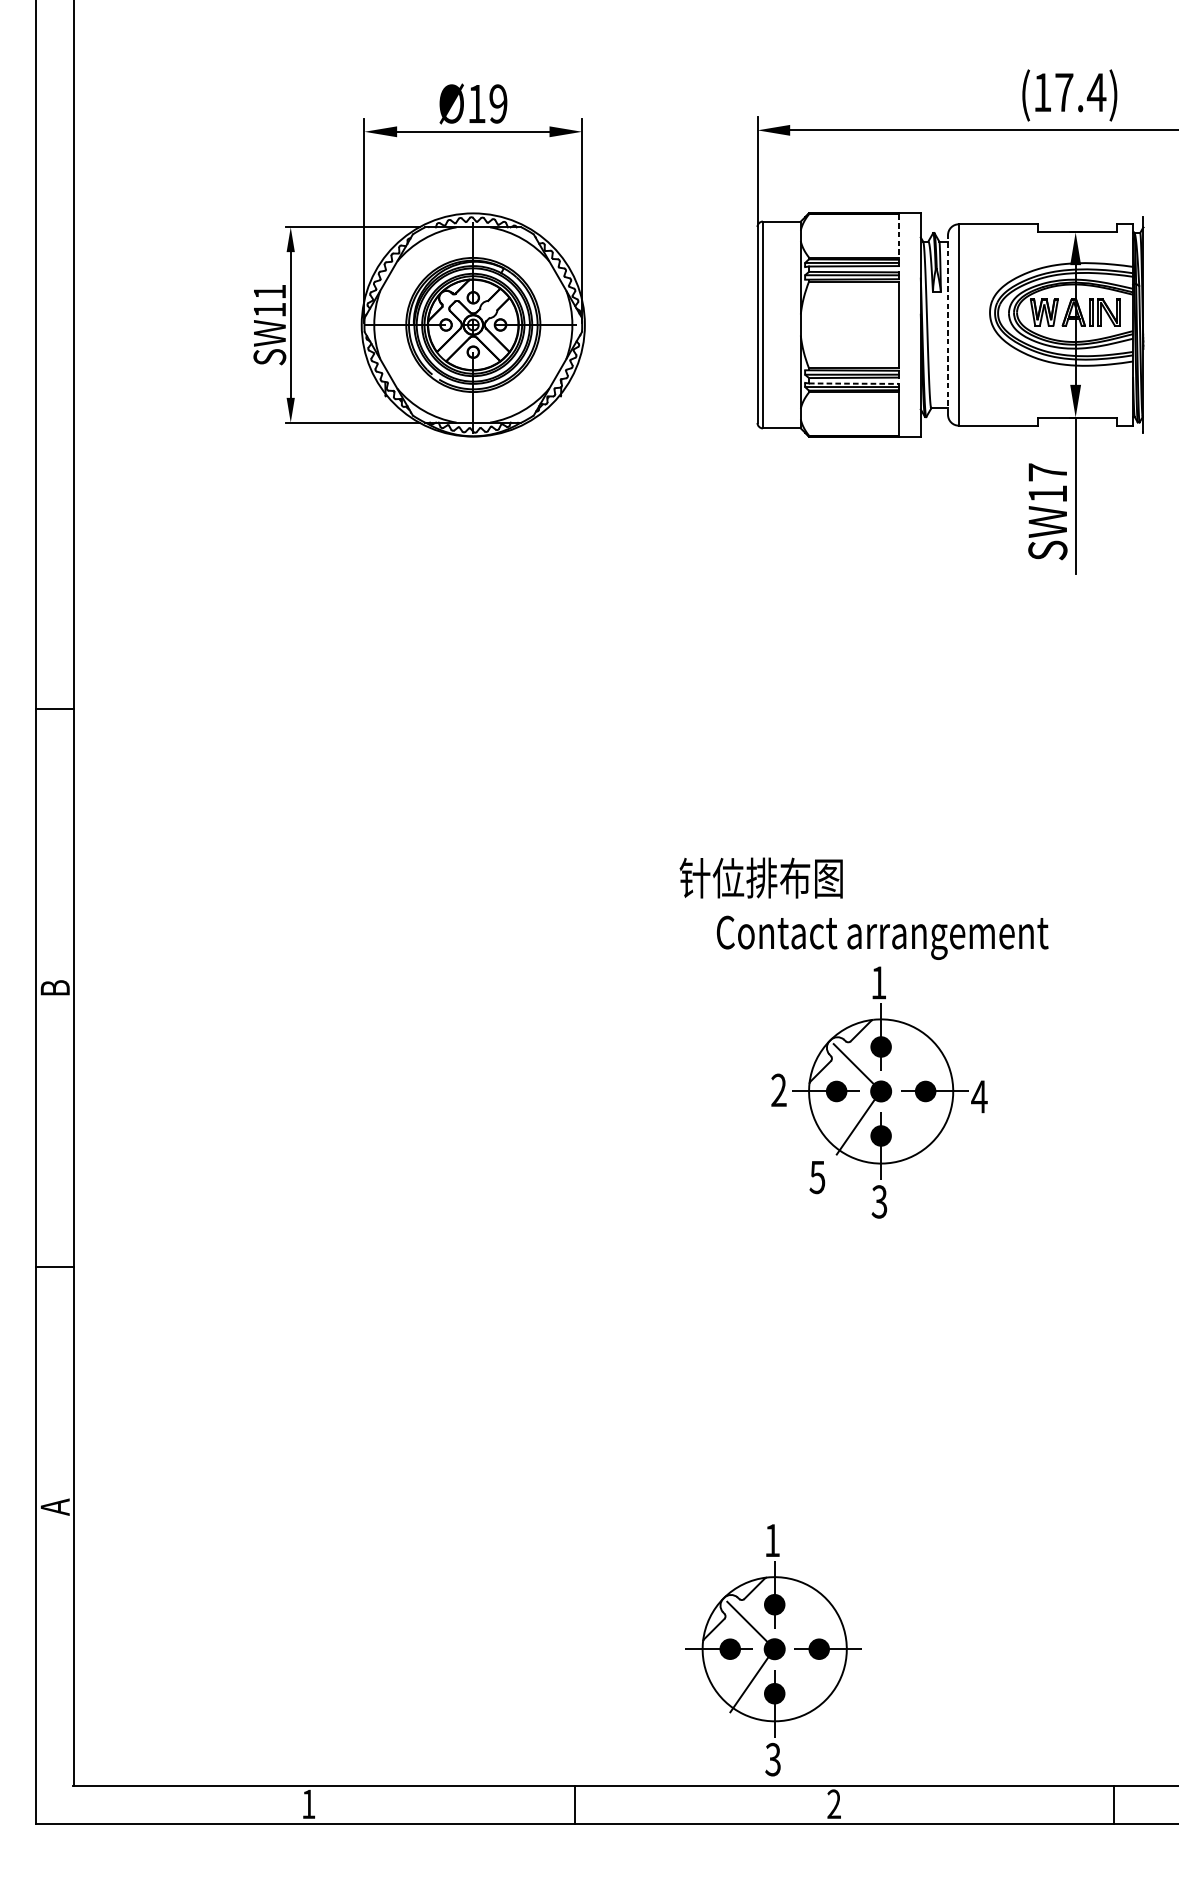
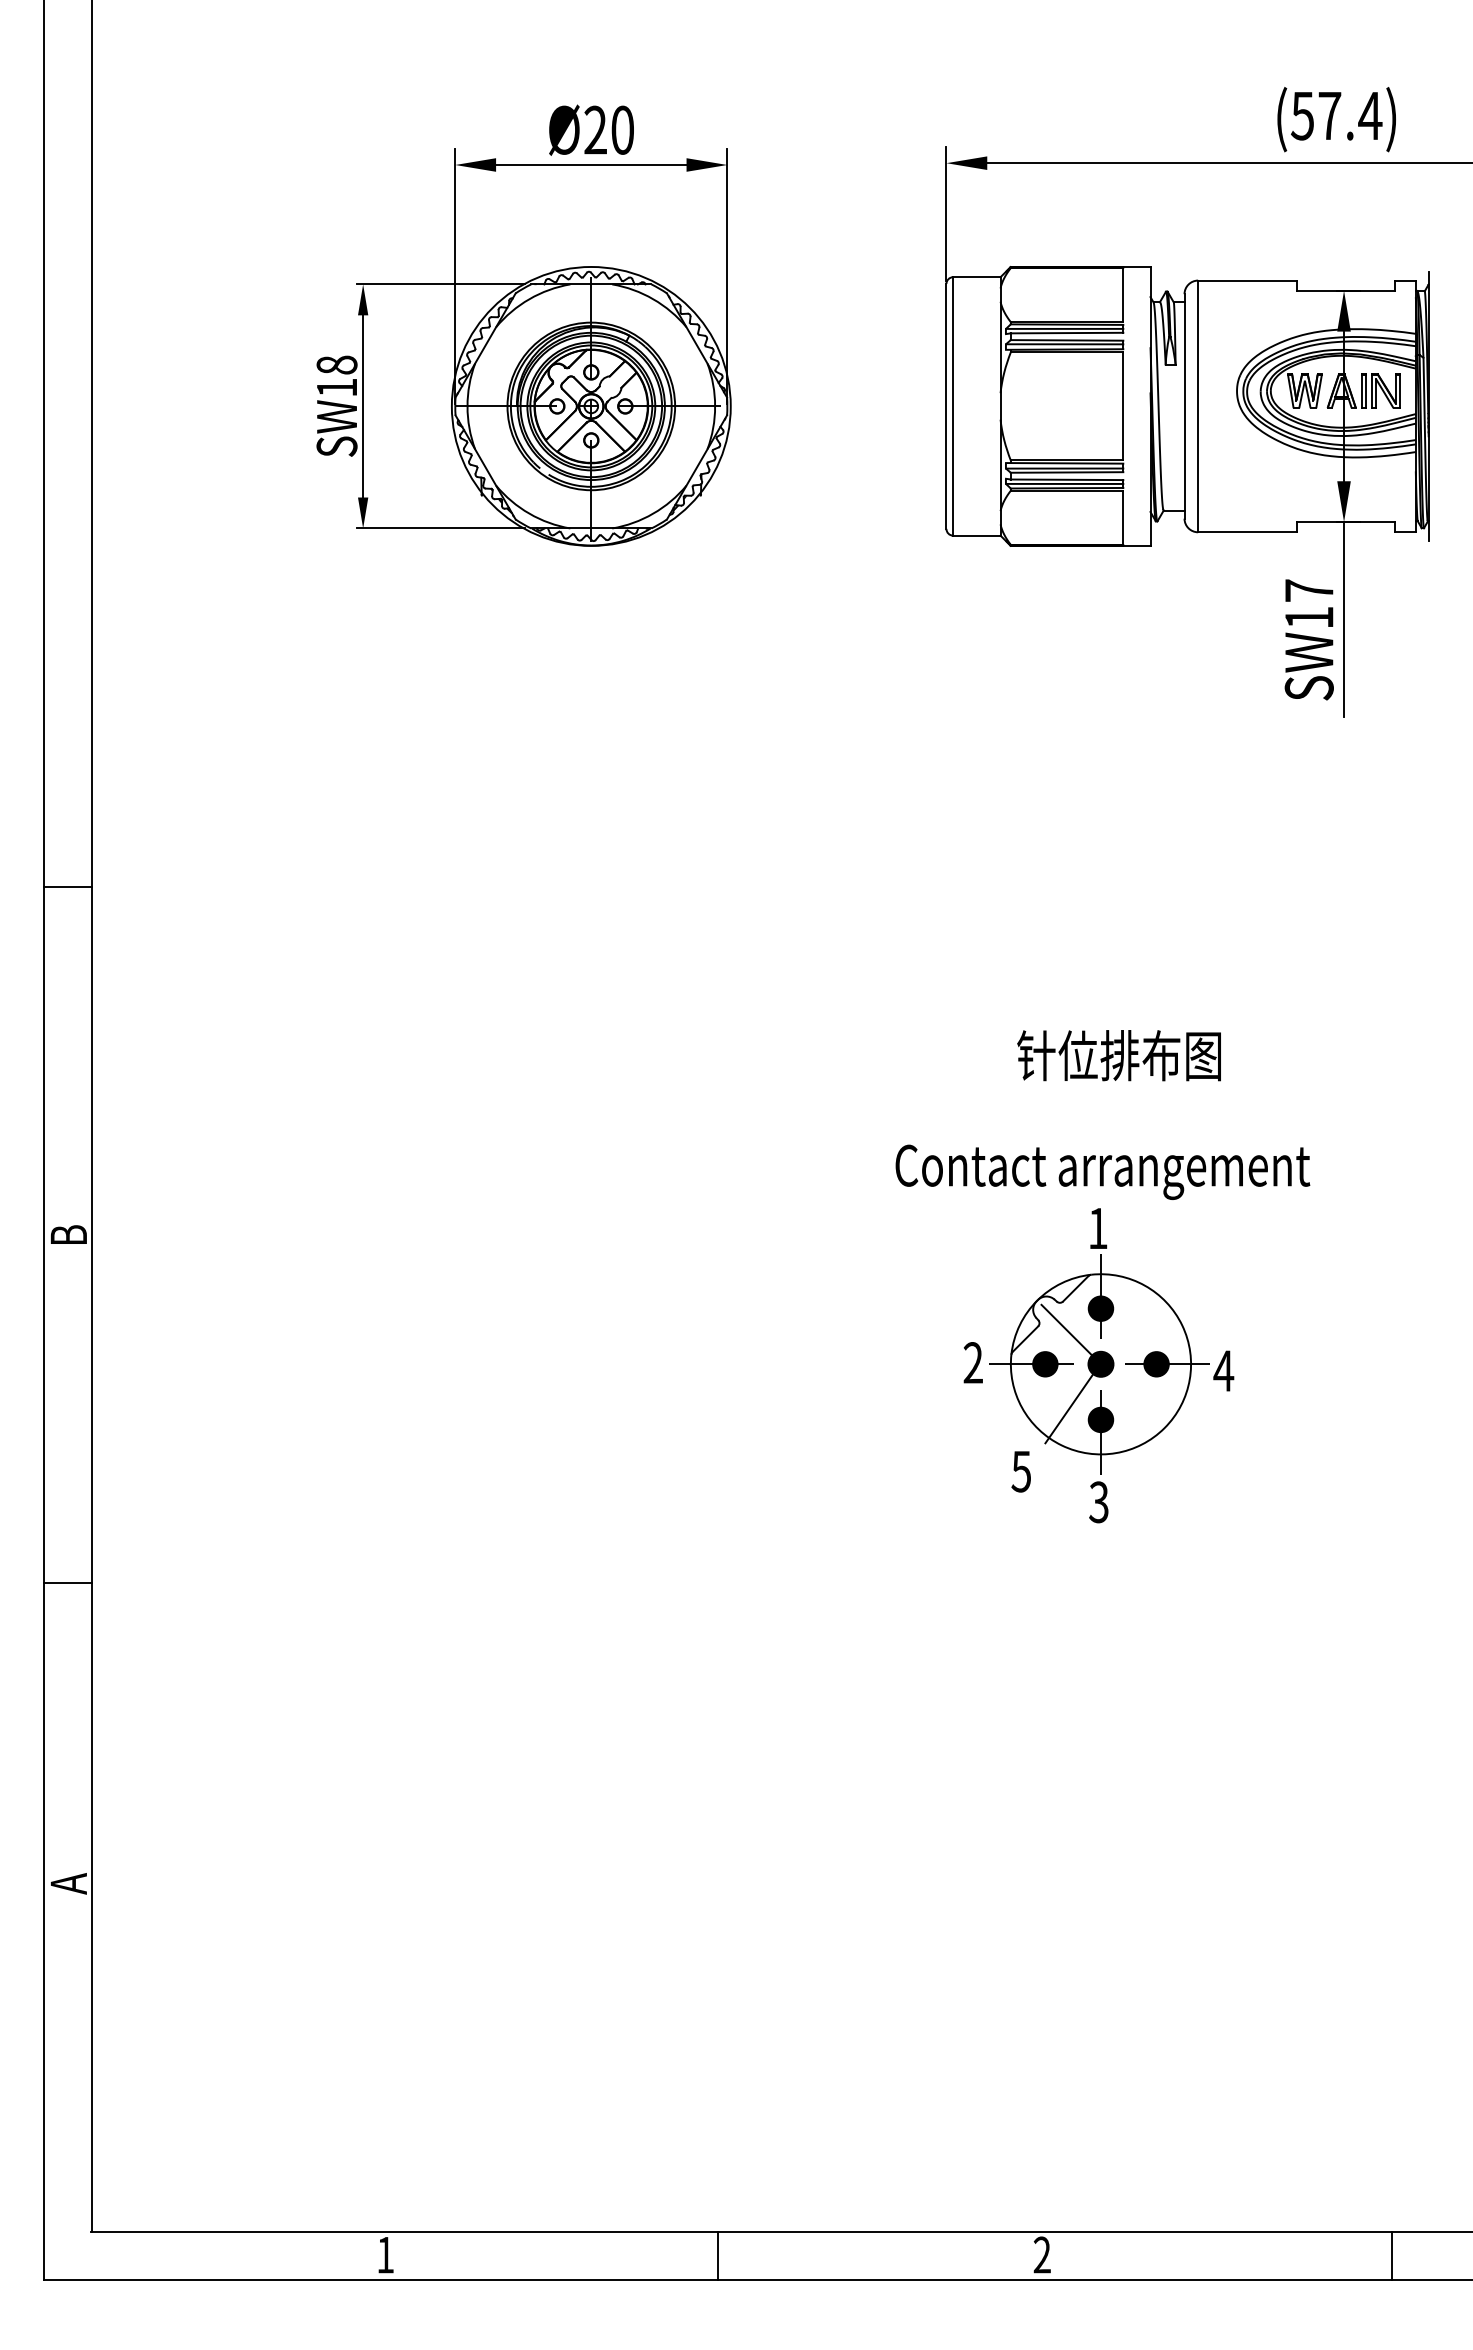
text: (1042, 92) -> (1302, 116), (17.4) -> (57.4)
text: (487, 103) -> (608, 129), Ø19 -> Ø20
line: (899, 236) -> (1123, 295), dashed -> solid
text: (269, 291) -> (336, 364), SW11 -> SW18
line: (947, 324) -> (1184, 405), dashed -> solid
line: (854, 383) -> (1067, 479), dashed -> solid
text: (760, 877) -> (1118, 1055), moved
part: (773, 1650) -> (966, 2062), removed

